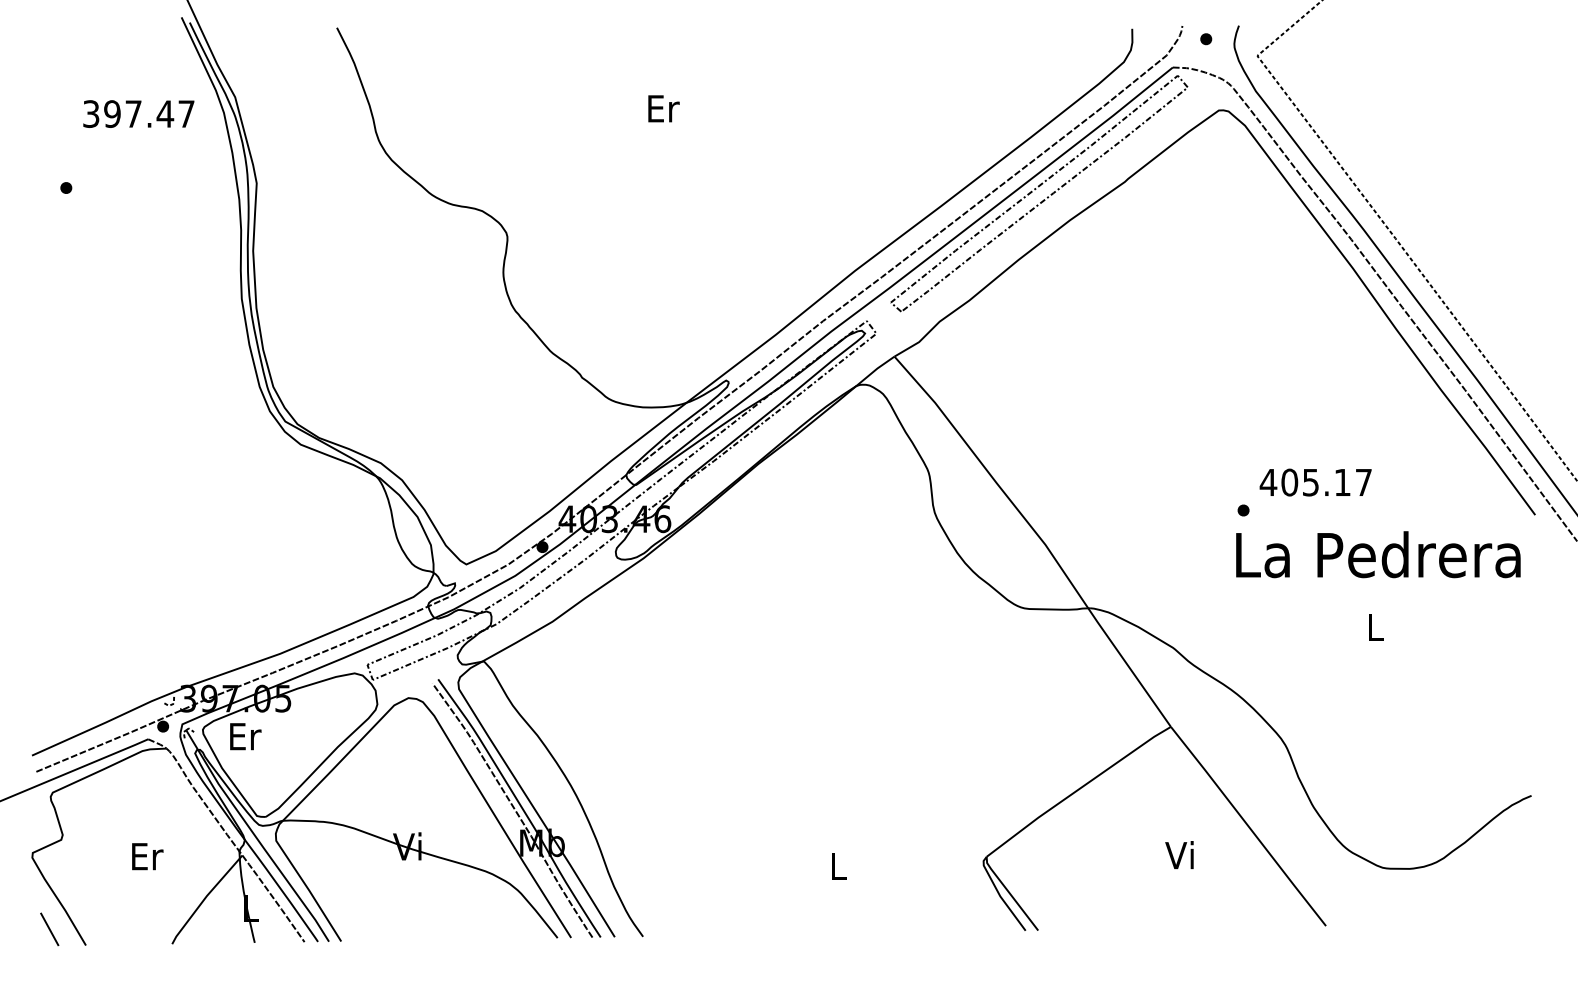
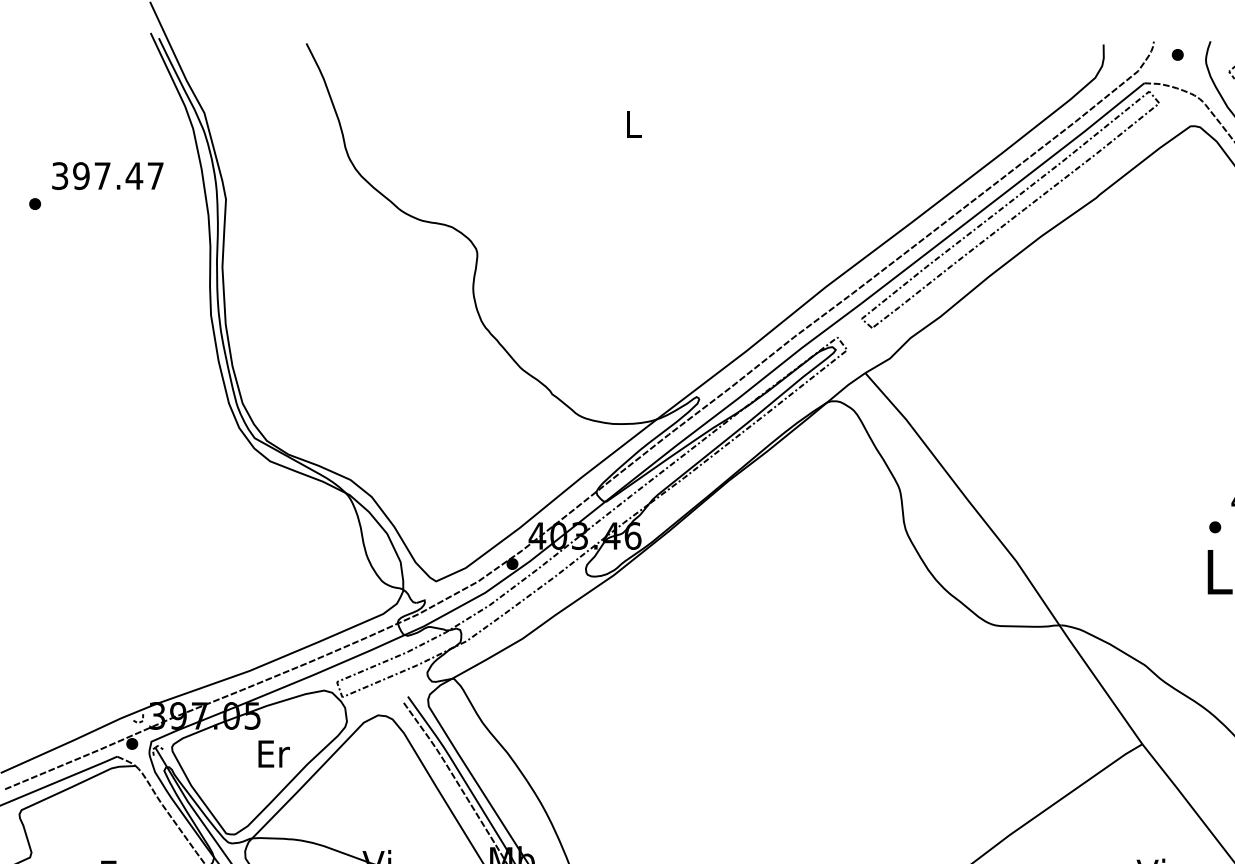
text: (663, 108) -> (633, 124), Er -> L
text: (138, 113) -> (107, 175), moved
text: (245, 736) -> (273, 753), moved

